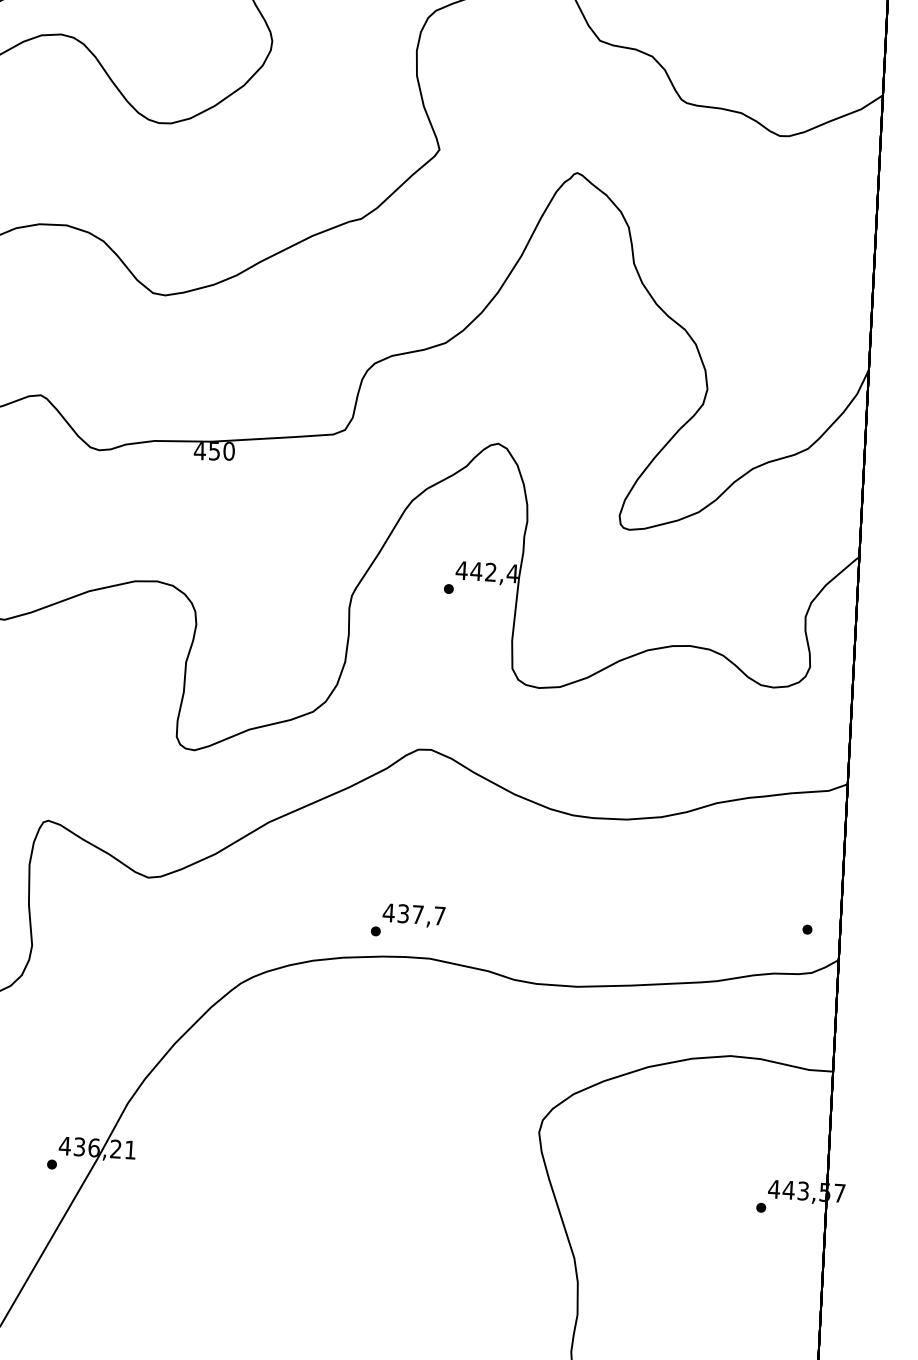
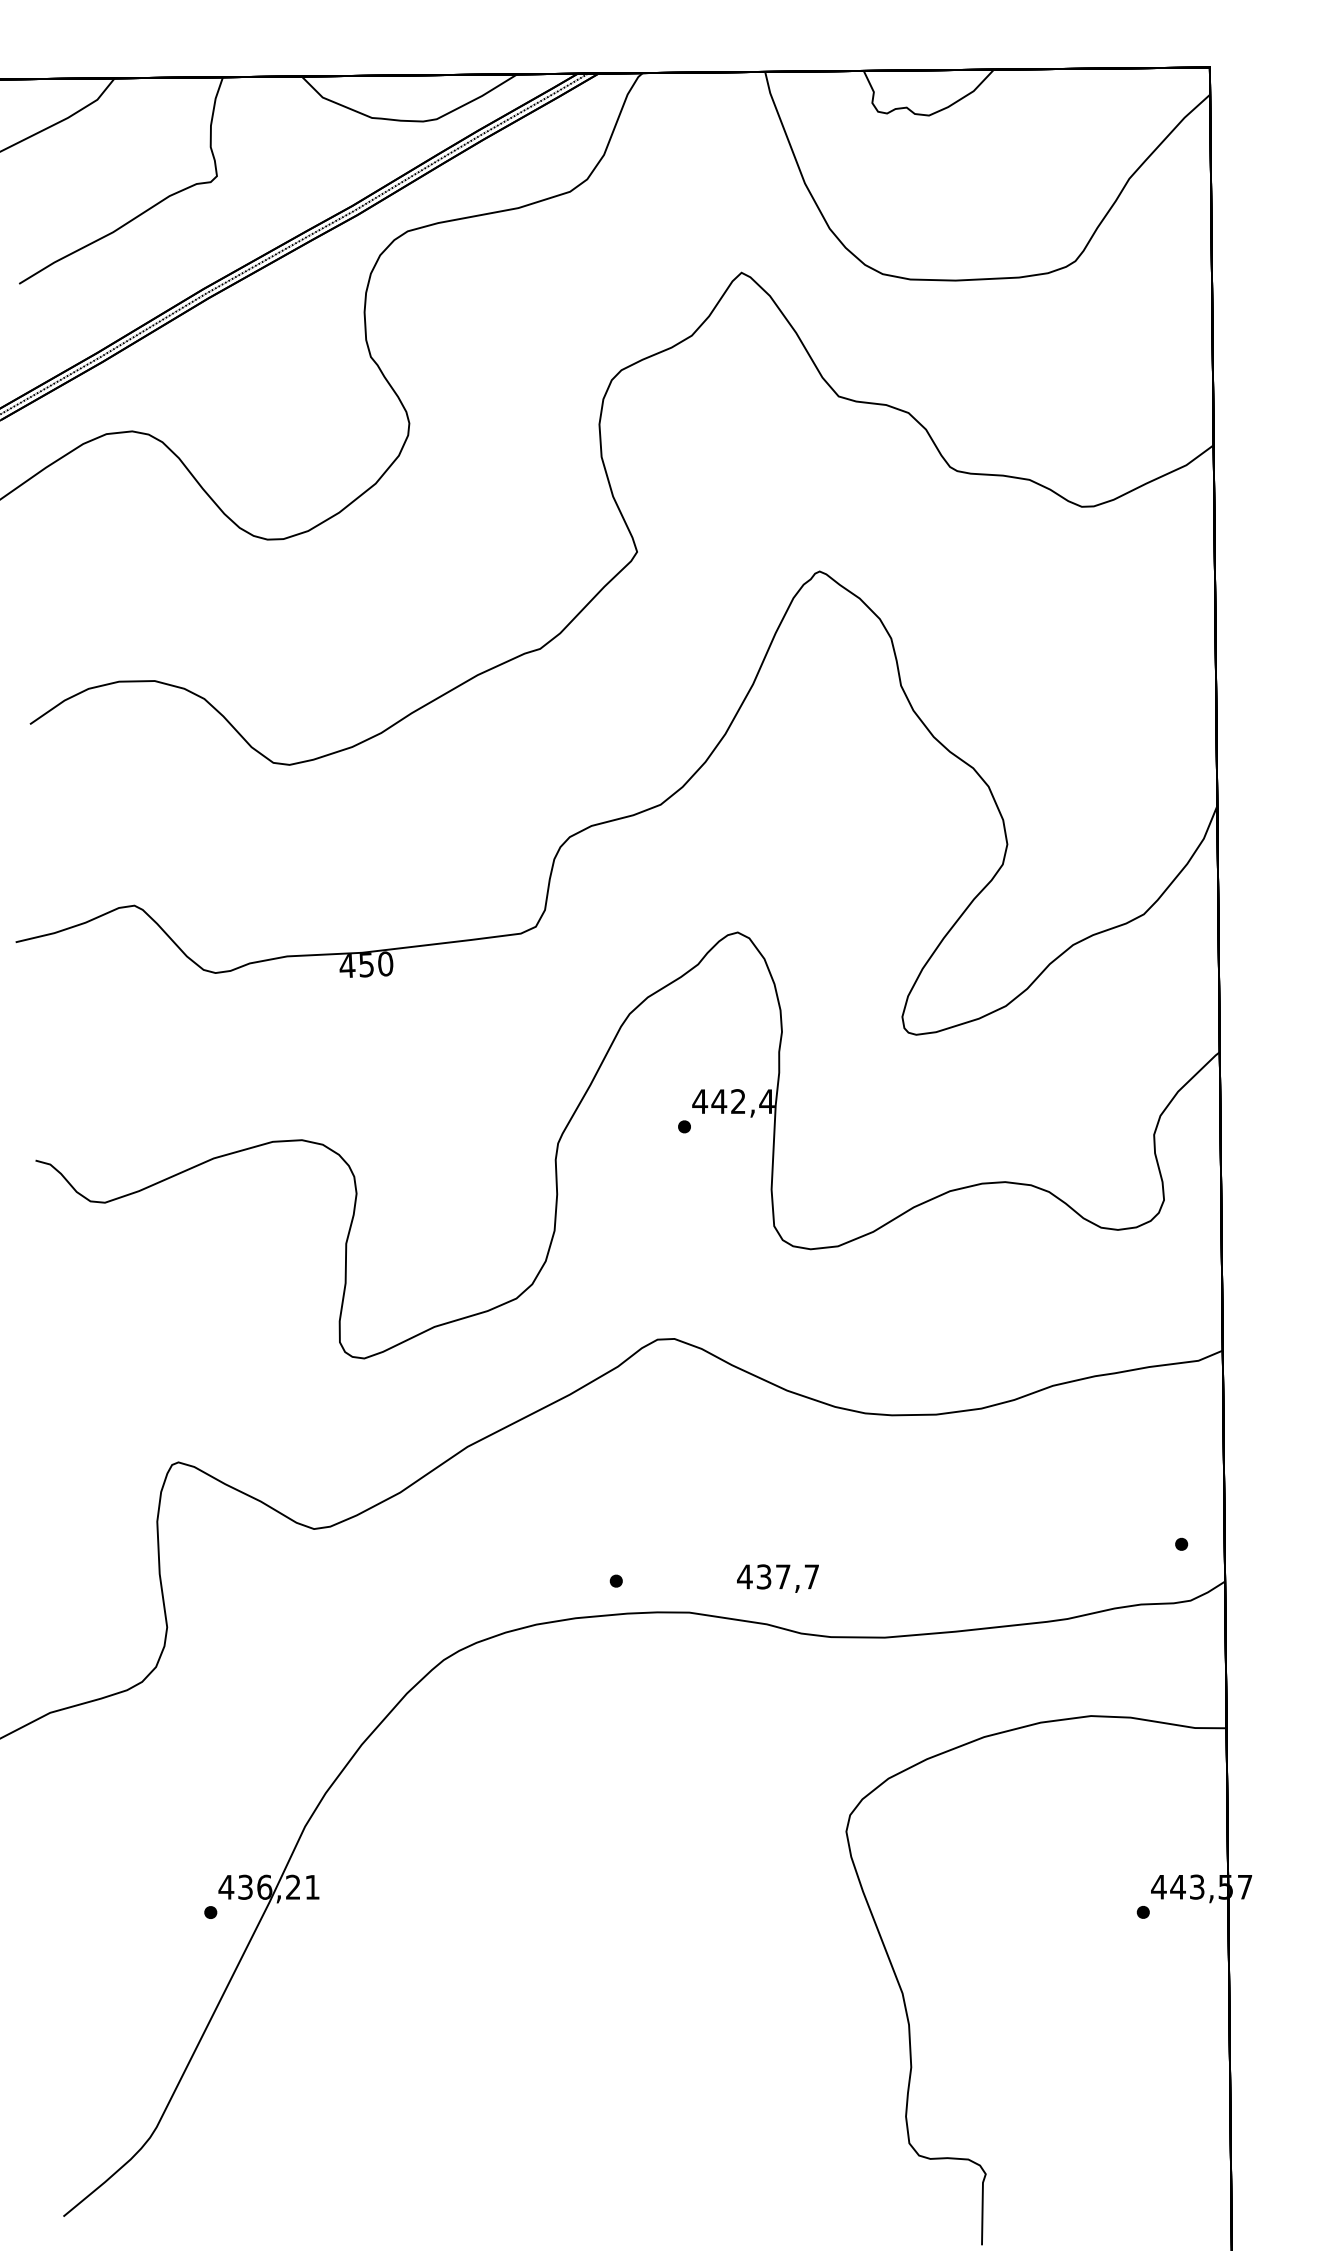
text: (413, 915) -> (777, 1578), moved

